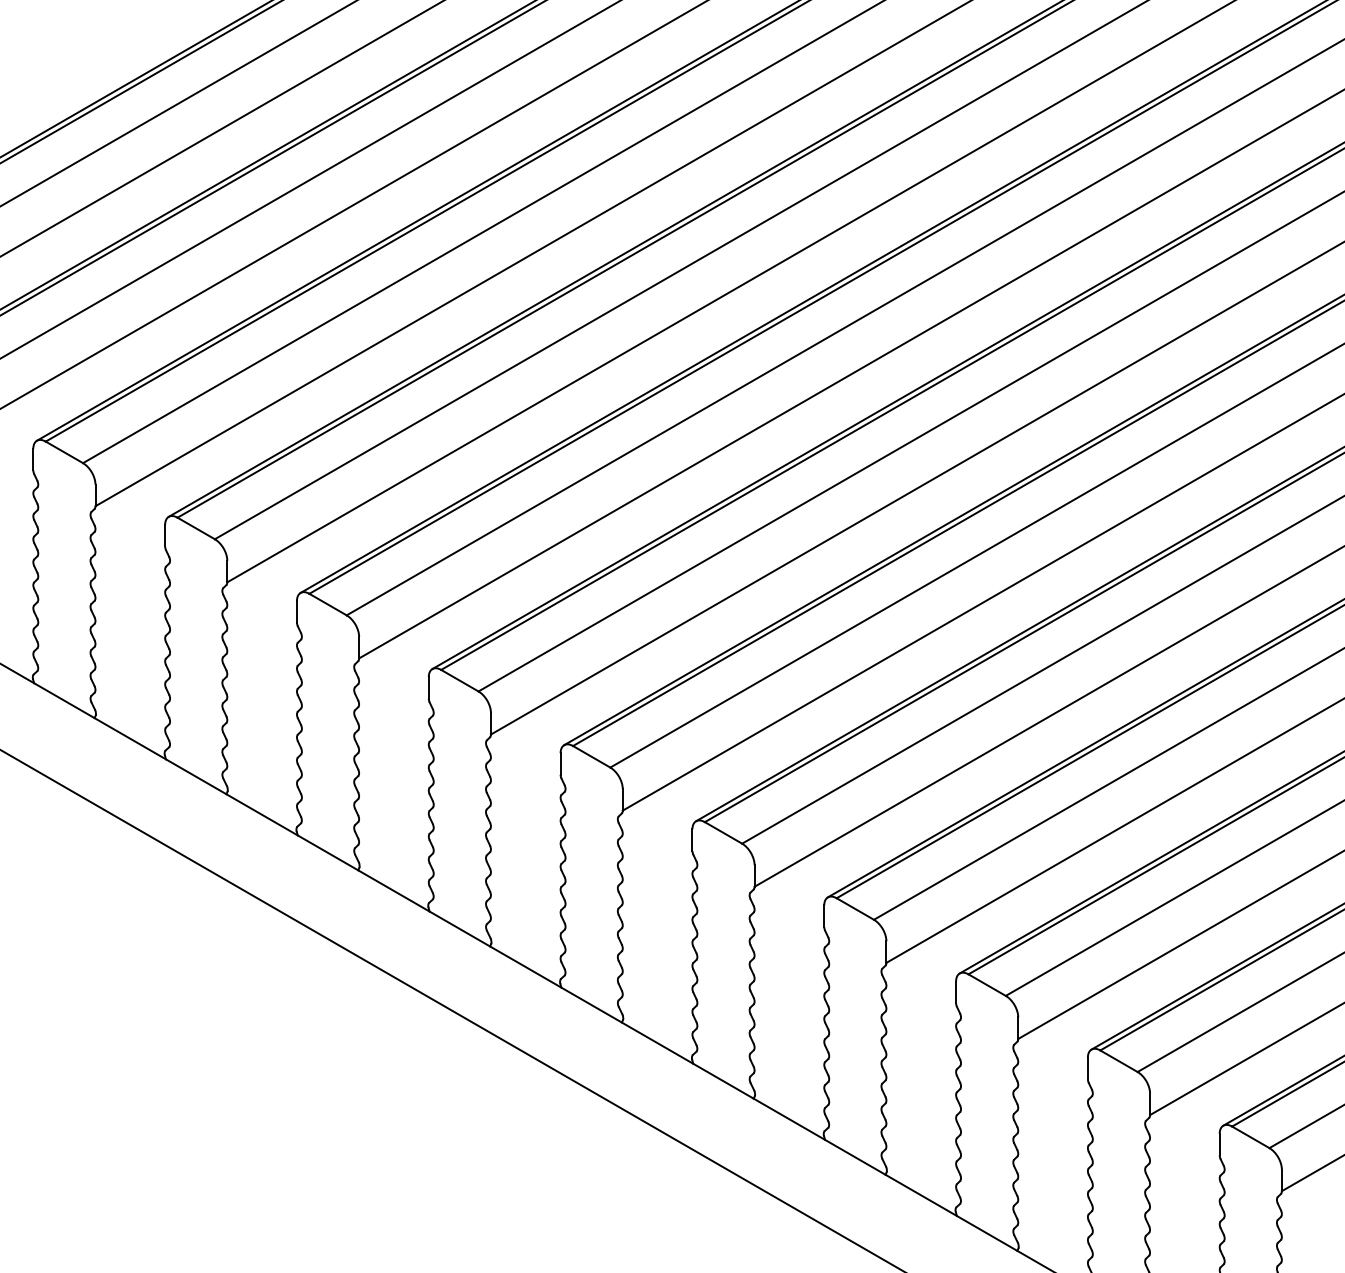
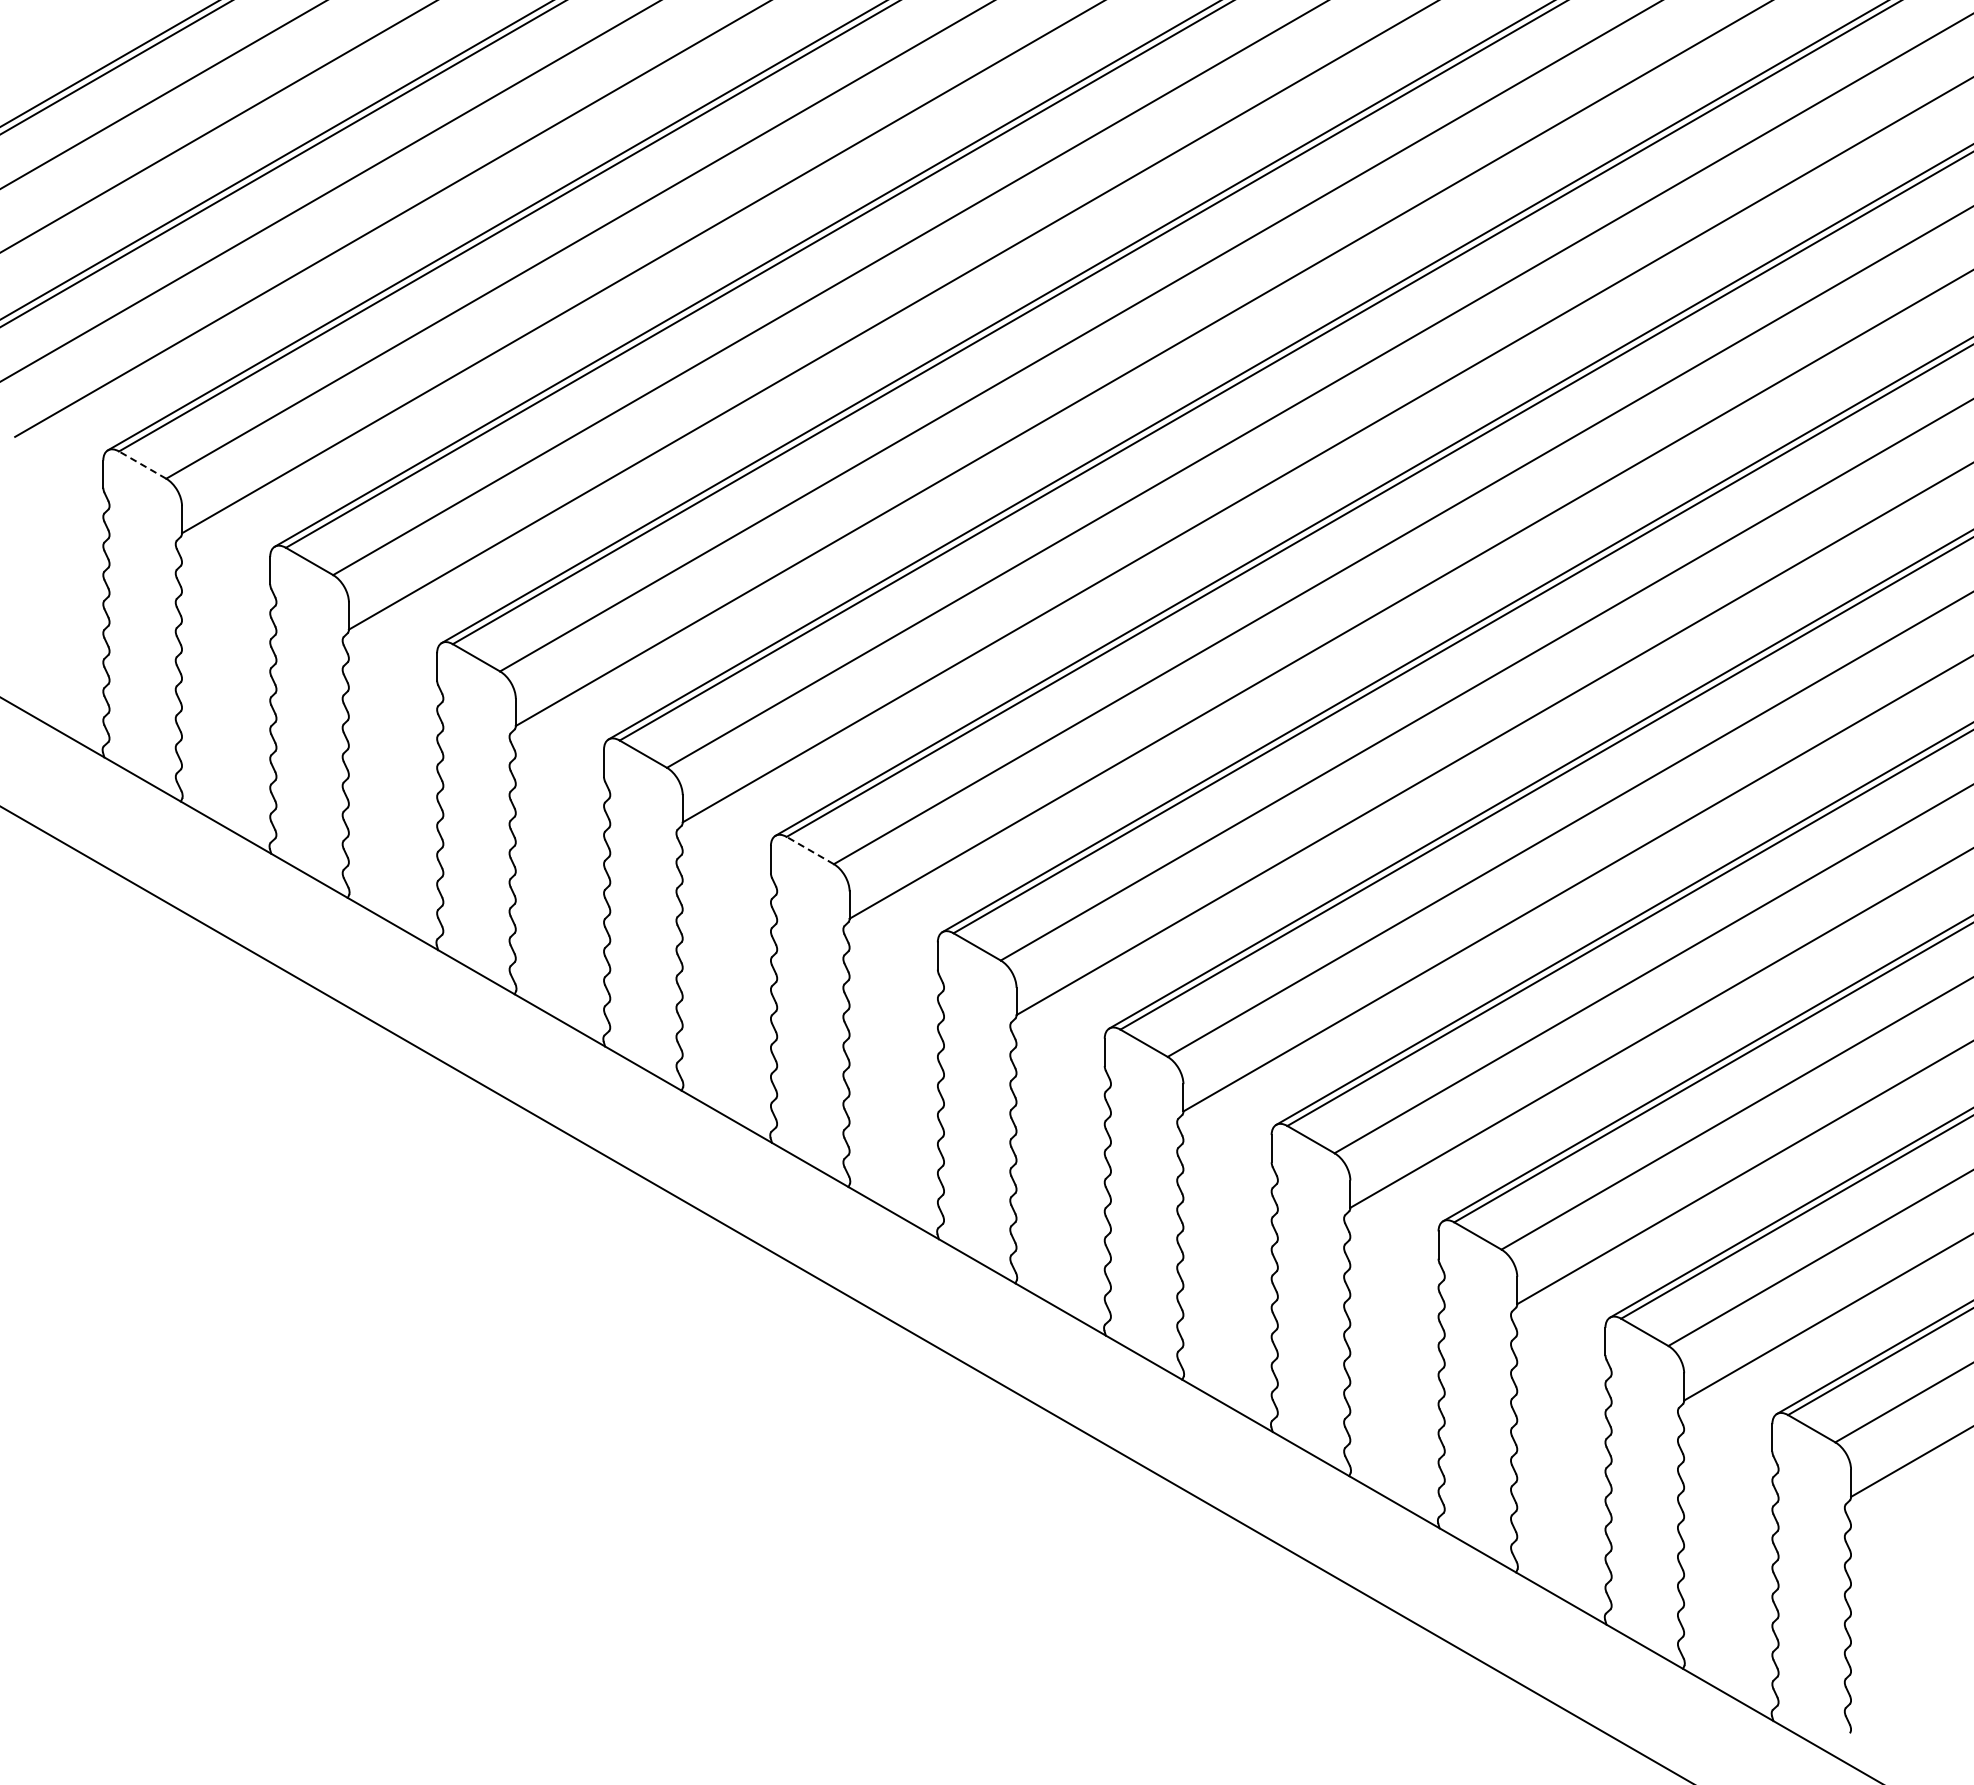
line: (64, 451) -> (142, 464), solid -> dashed
line: (591, 756) -> (809, 850), solid -> dashed

